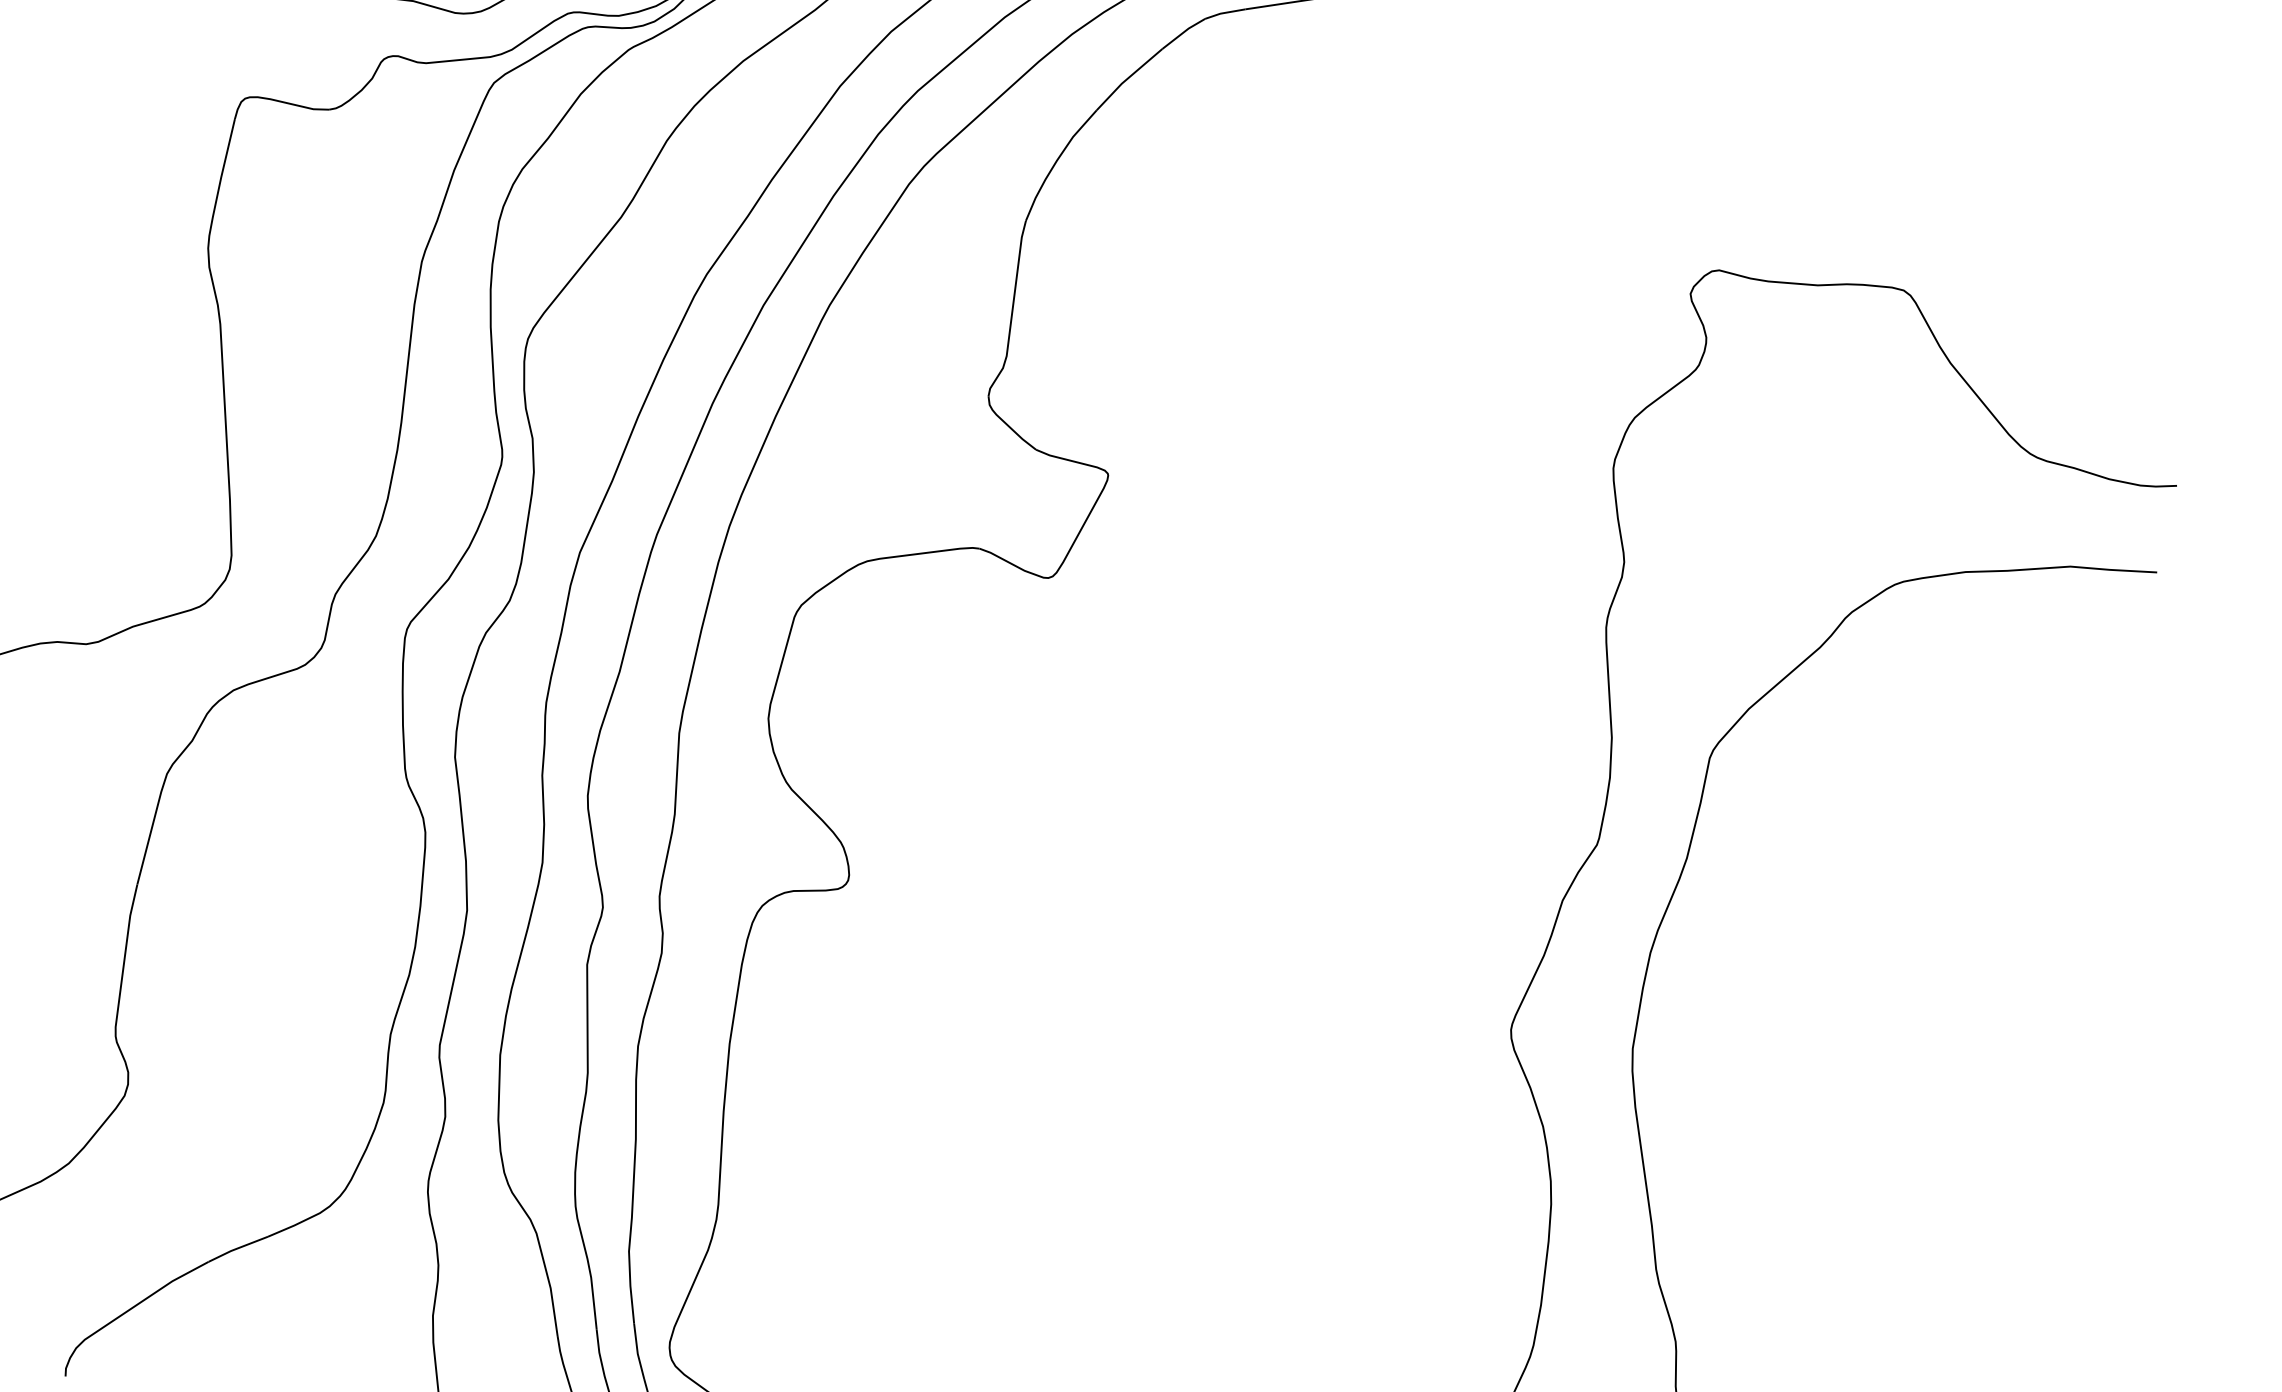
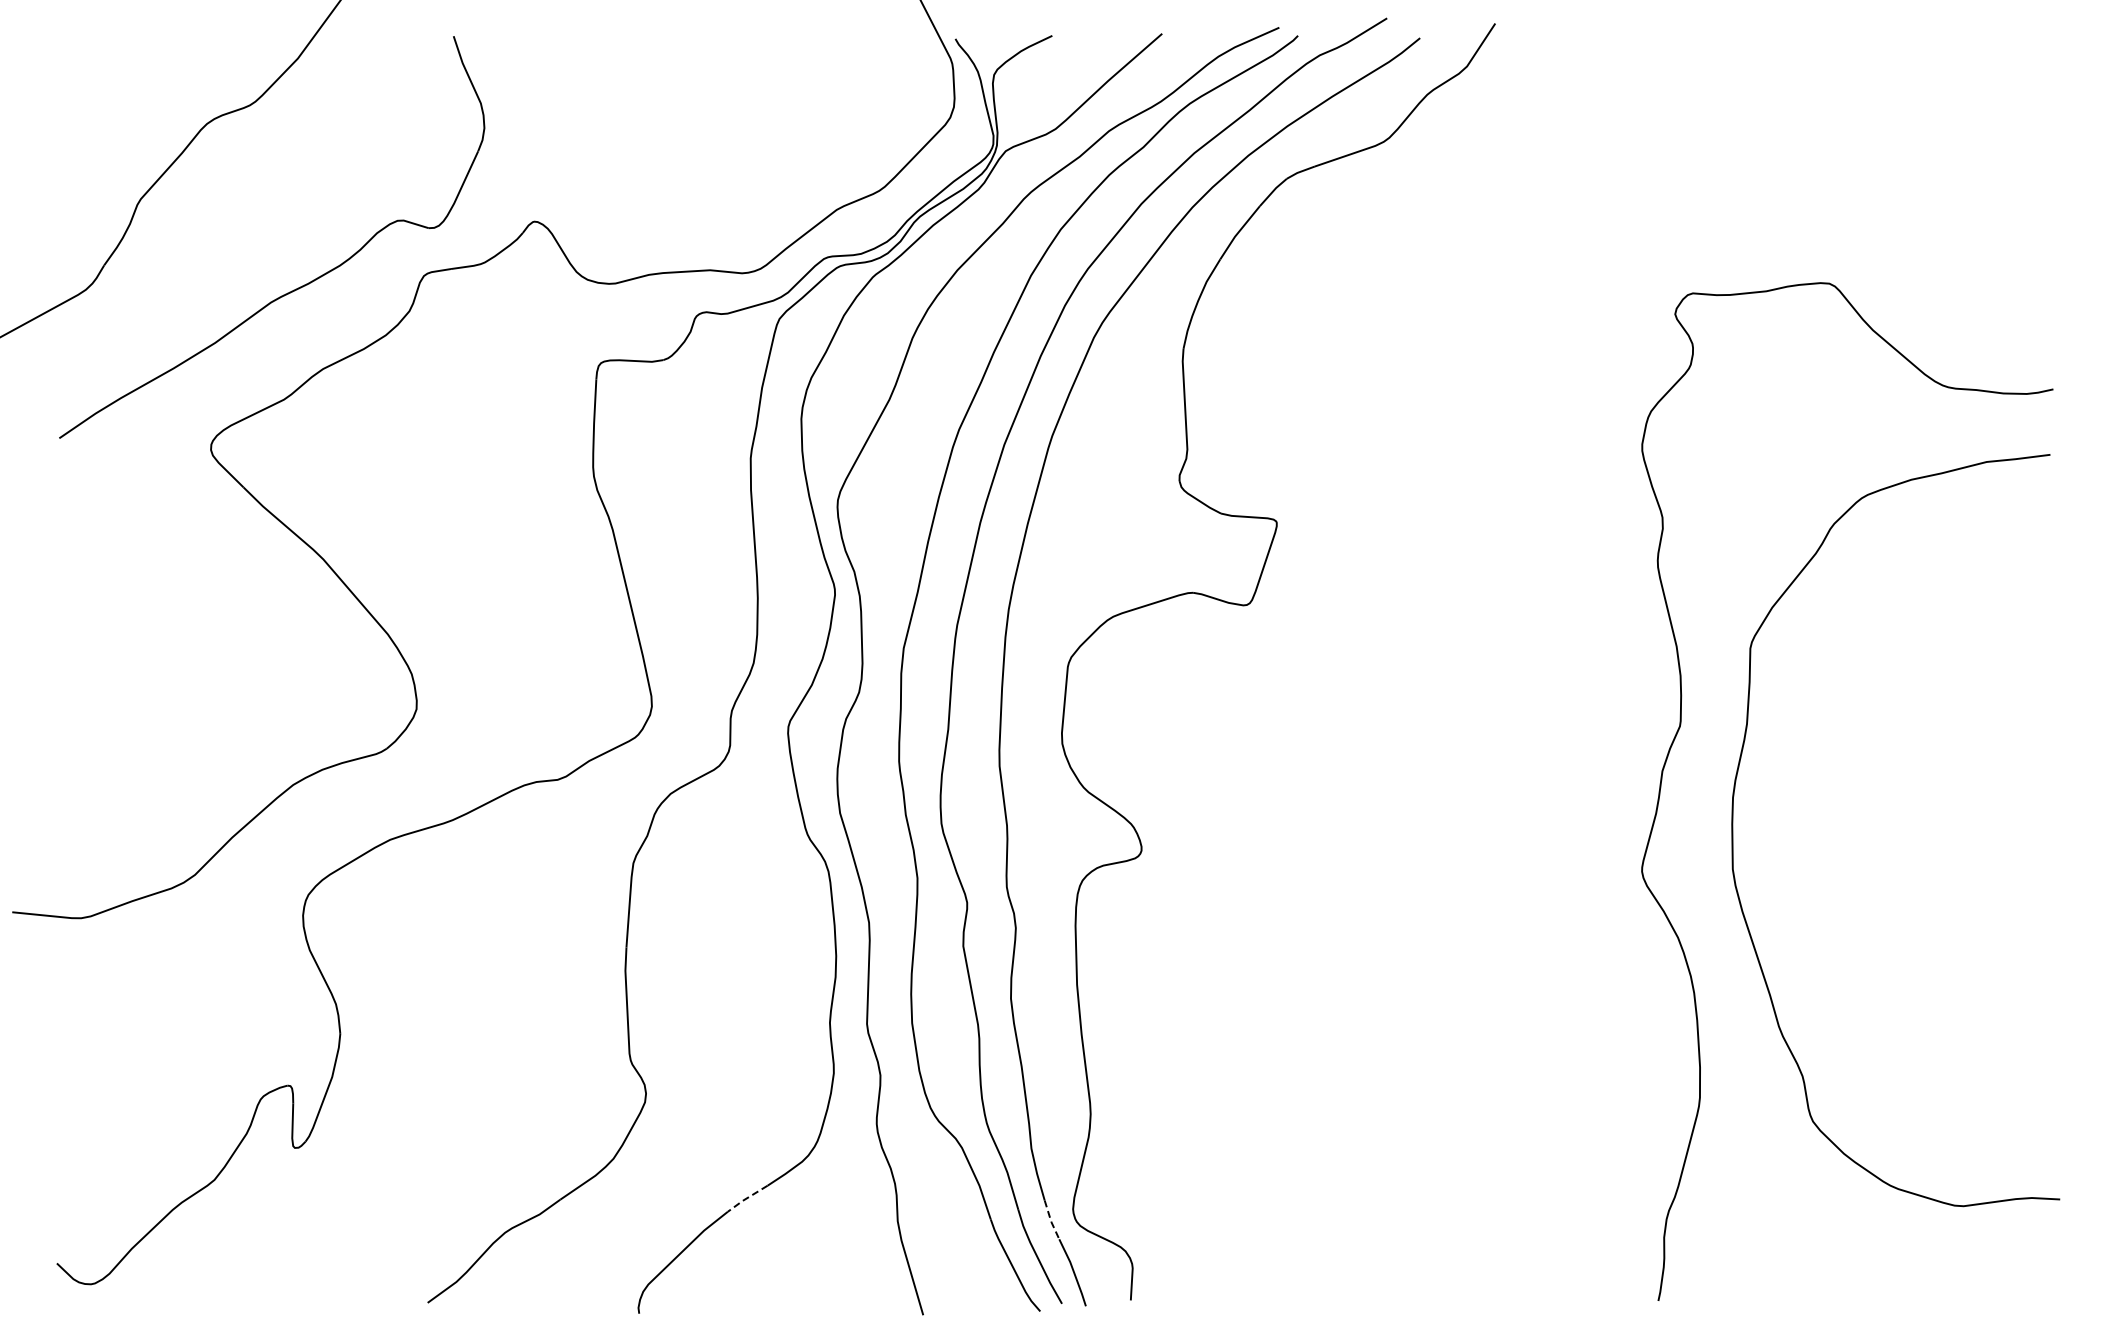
line: (236, 1248) -> (746, 1198), solid -> dashed
line: (638, 1353) -> (1051, 1221), solid -> dashed

